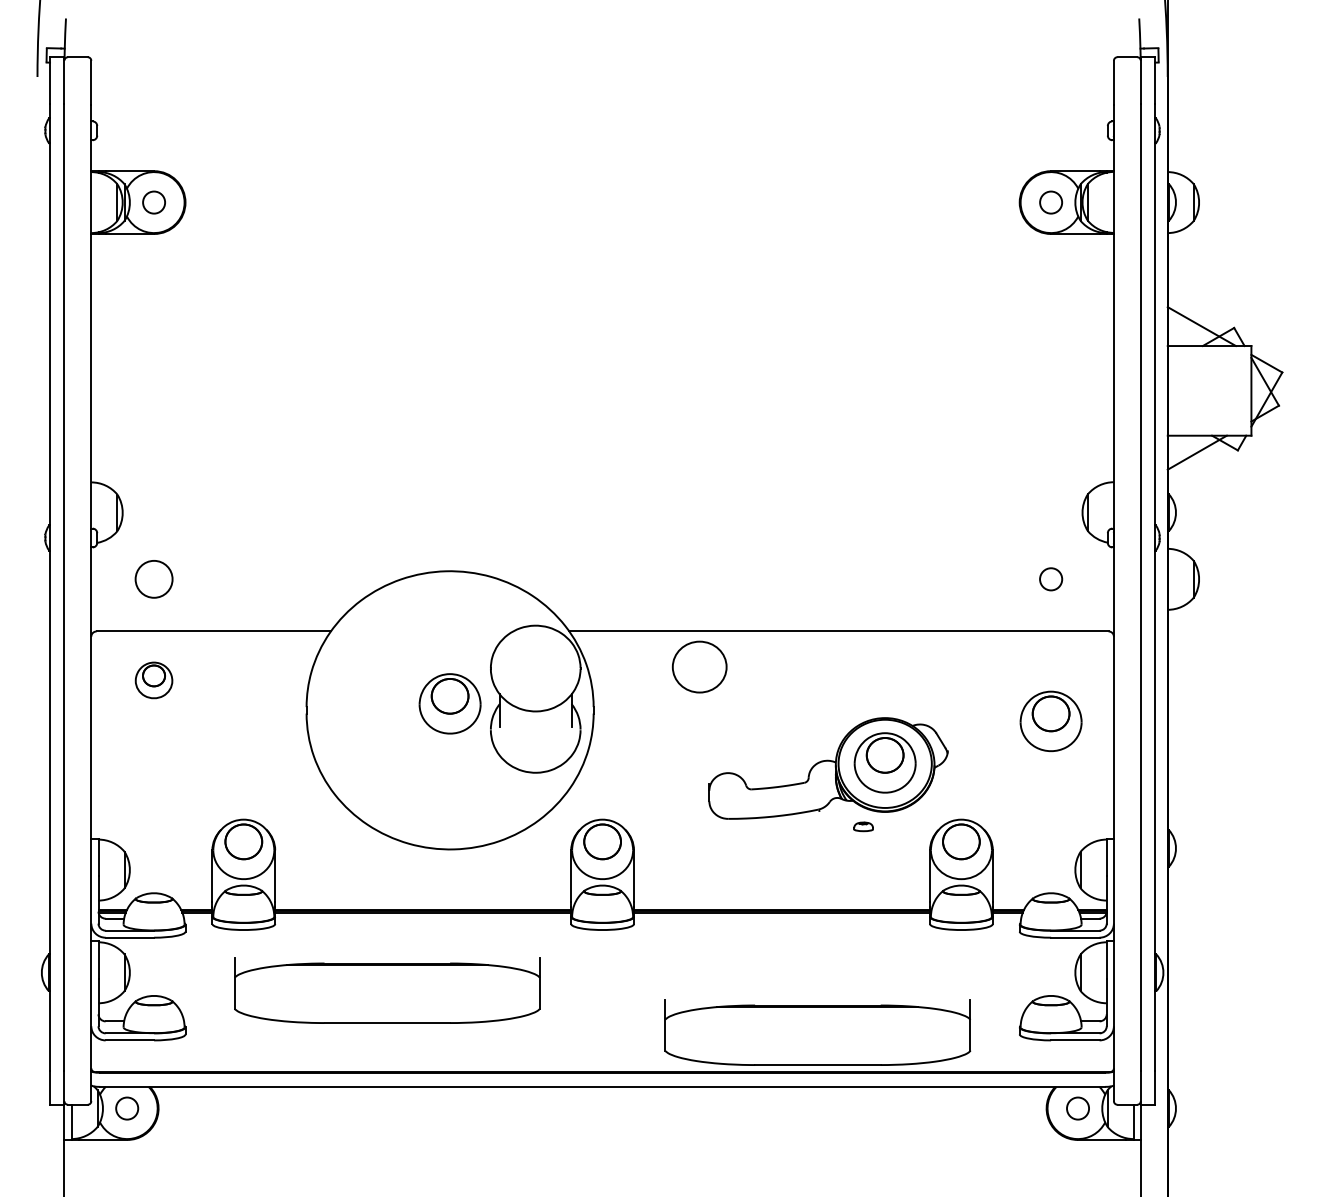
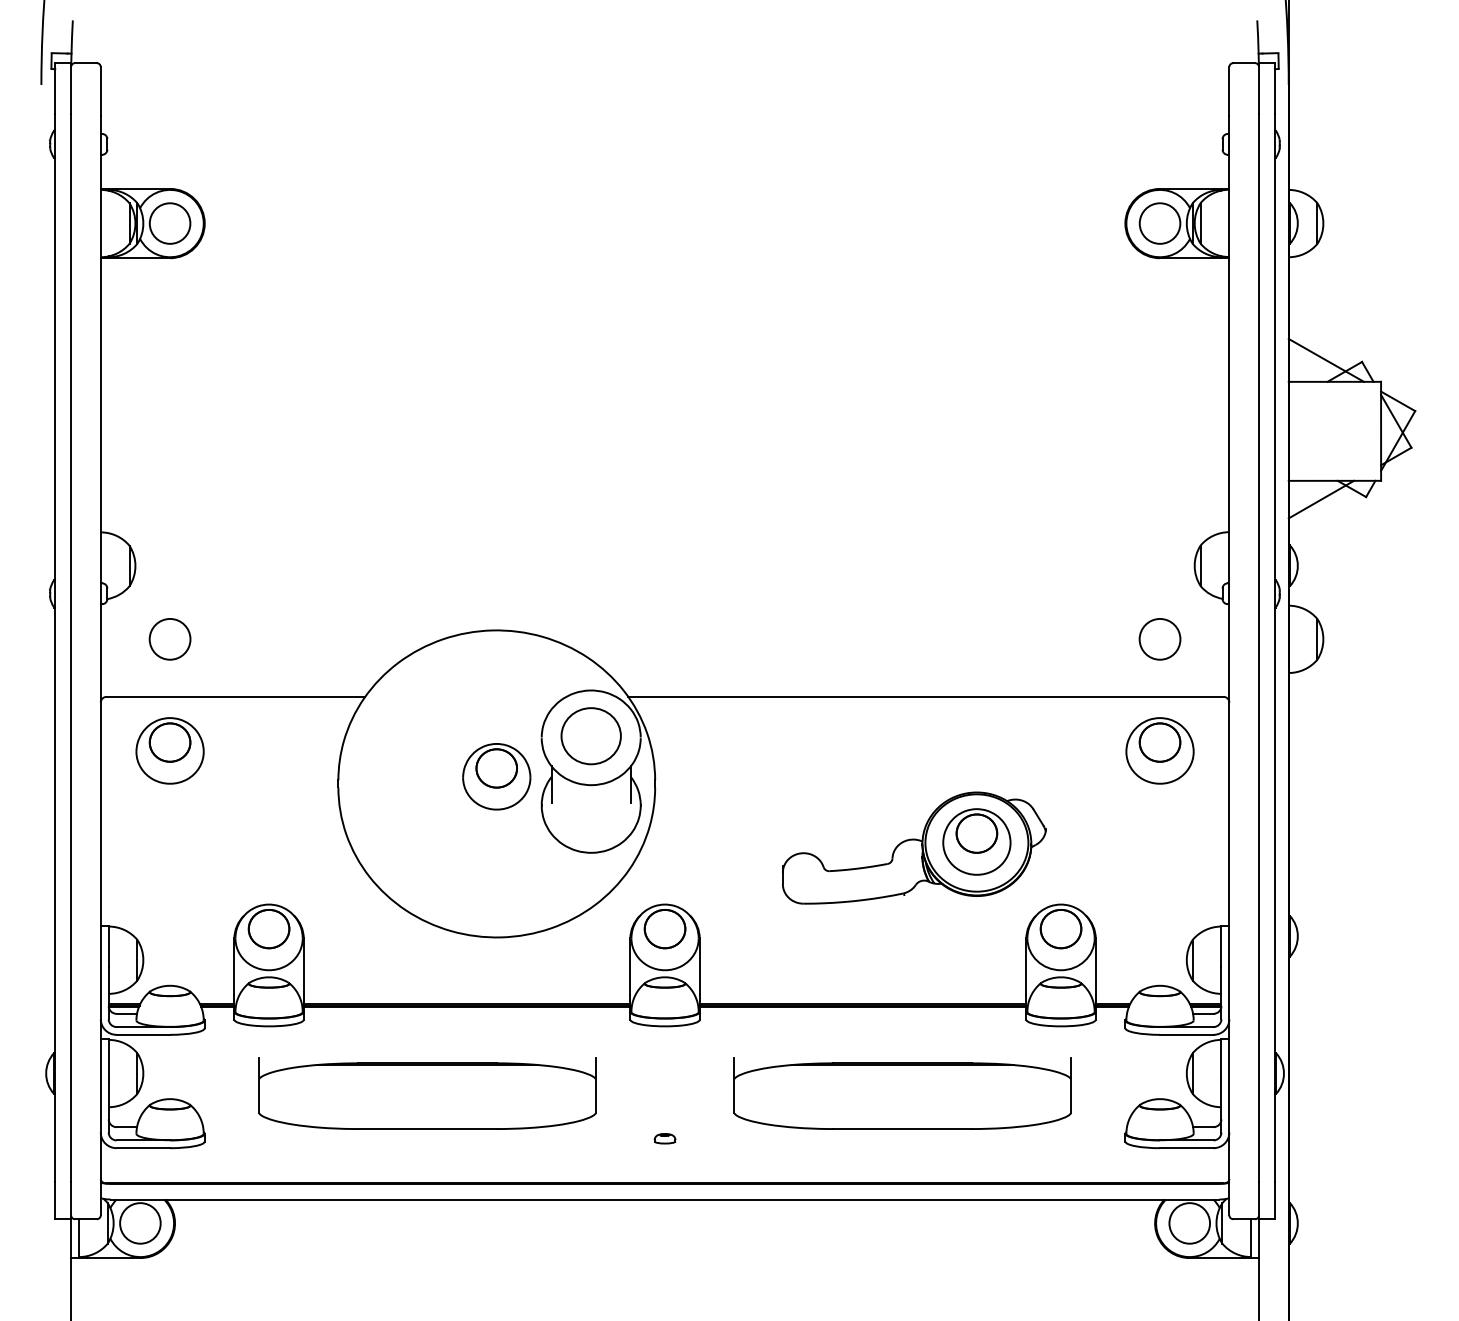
circle: (153, 202) -> (169, 223), size x1.67
circle: (1050, 202) -> (1159, 223), size x1.67
circle: (1050, 578) -> (1159, 638), size x1.67
part: (699, 666) -> (590, 735), moved
part: (153, 680) -> (169, 750), size x1.67
part: (1050, 721) -> (1159, 750), moved
part: (863, 826) -> (664, 1138), moved
part: (817, 1032) -> (902, 1093), moved
circle: (126, 1108) -> (139, 1223), size x1.67
circle: (1077, 1108) -> (1189, 1223), size x1.67

